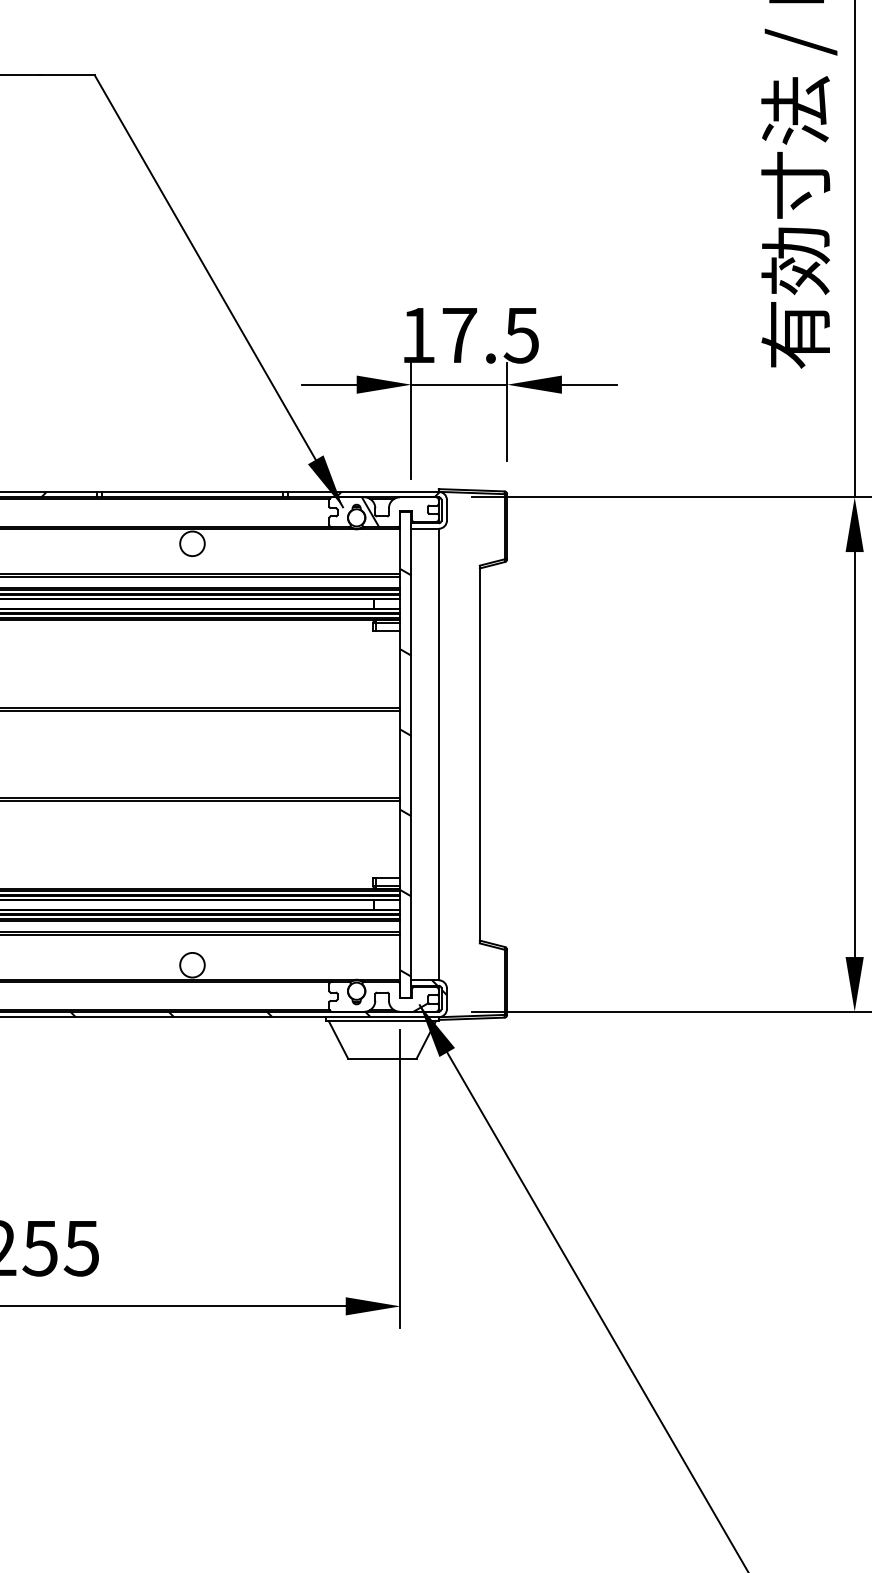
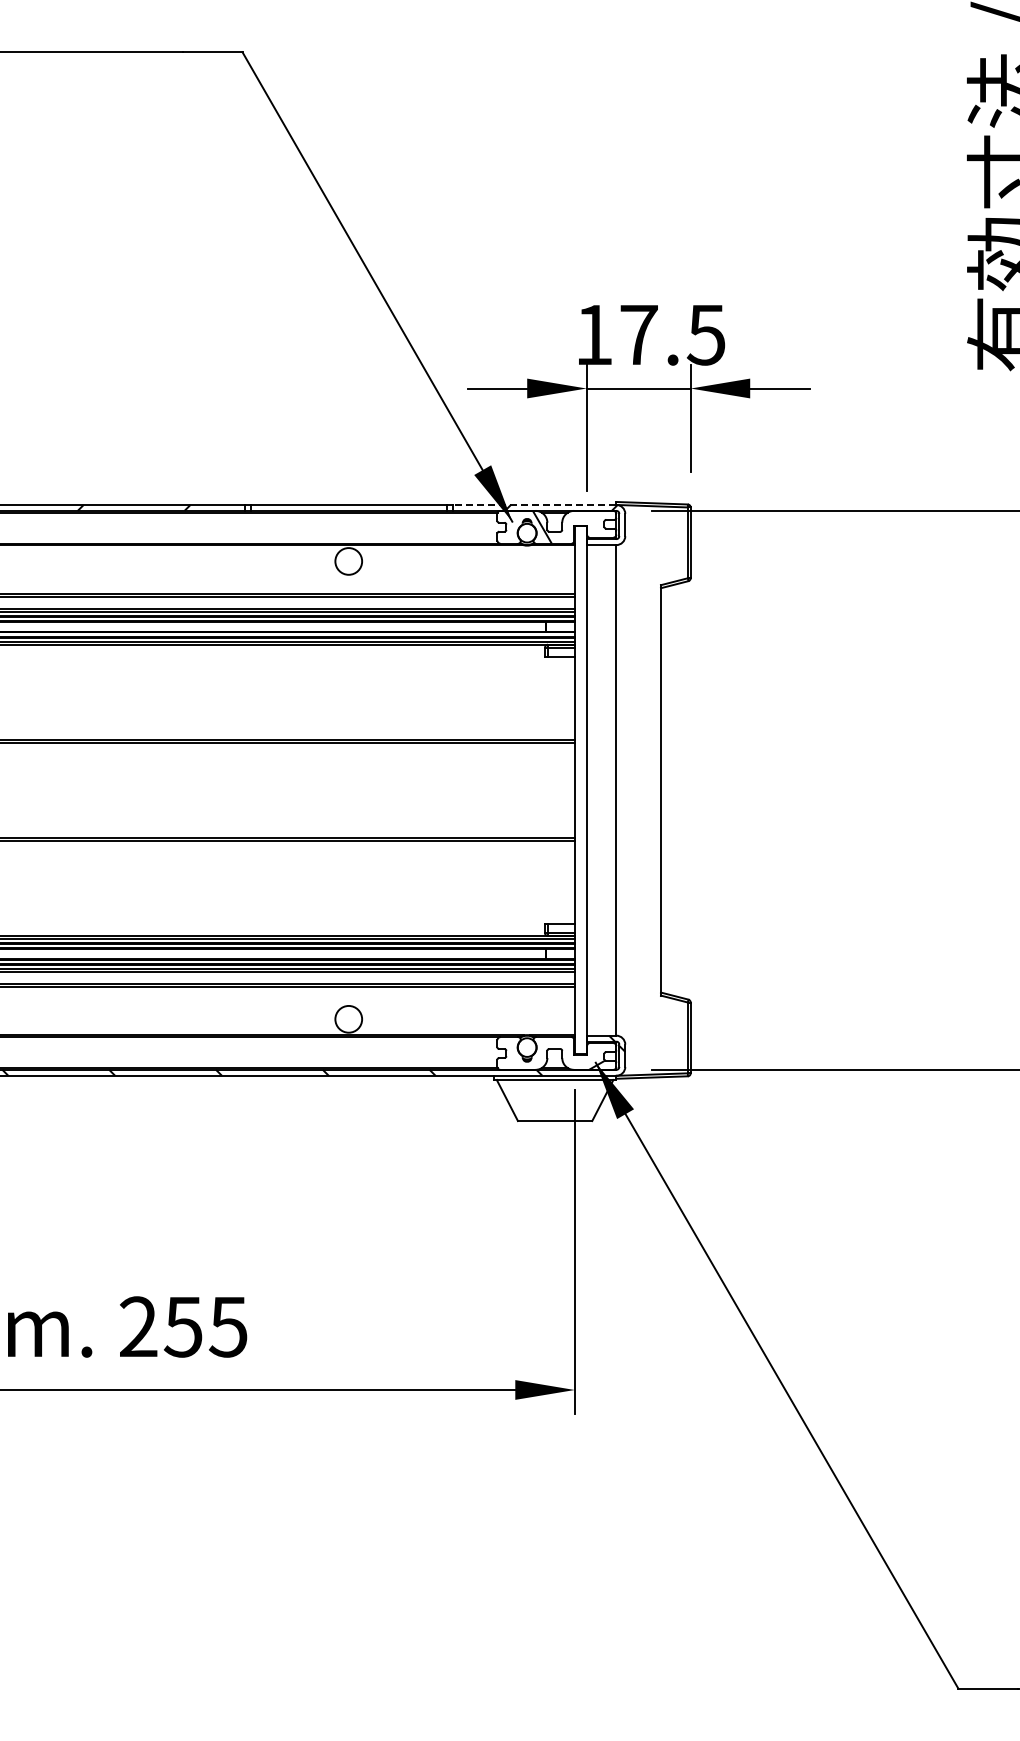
line: (363, 491) -> (534, 504), solid -> dashed
hatch: (405, 772) -> (580, 809), removed

